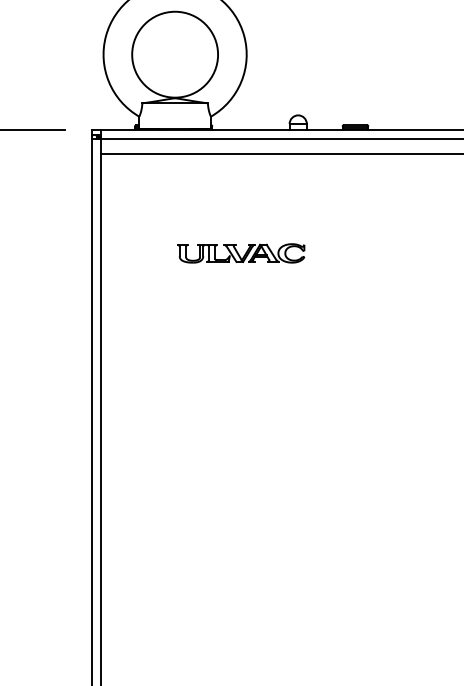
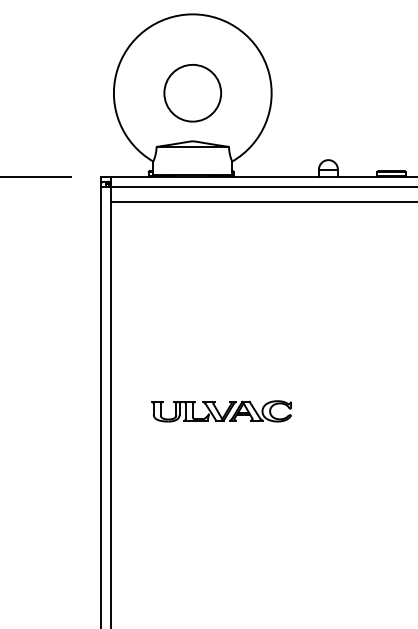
circle: (175, 54) -> (193, 93), size x0.6
part: (241, 253) -> (221, 411), moved

